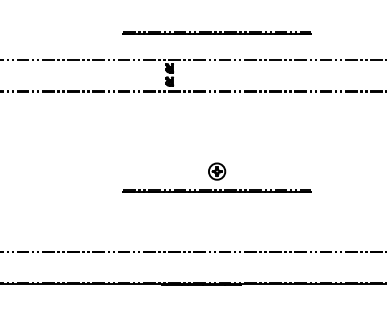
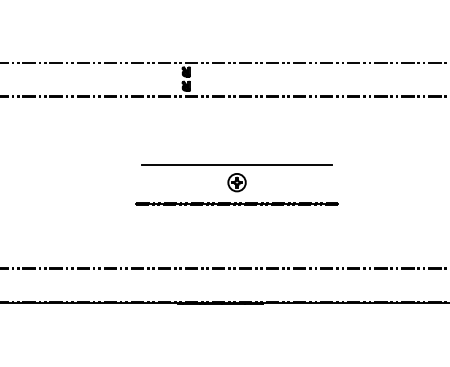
line: (216, 33) -> (236, 34), removed
line: (216, 154) -> (236, 164), added

